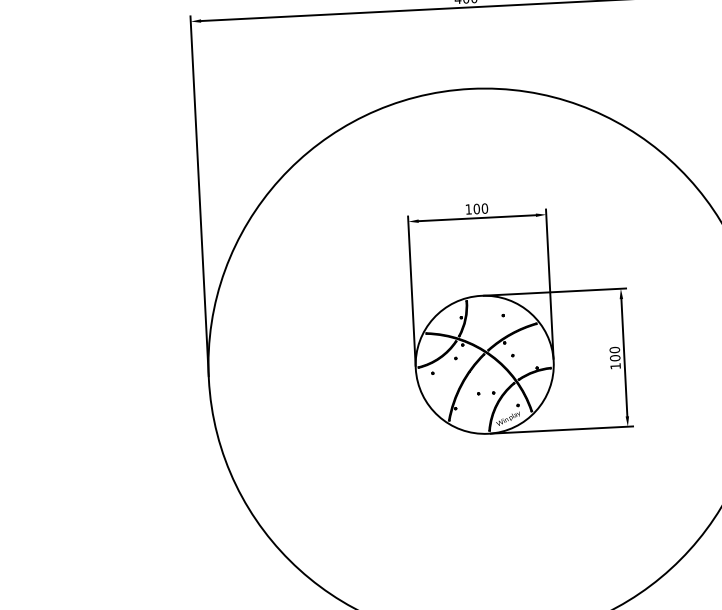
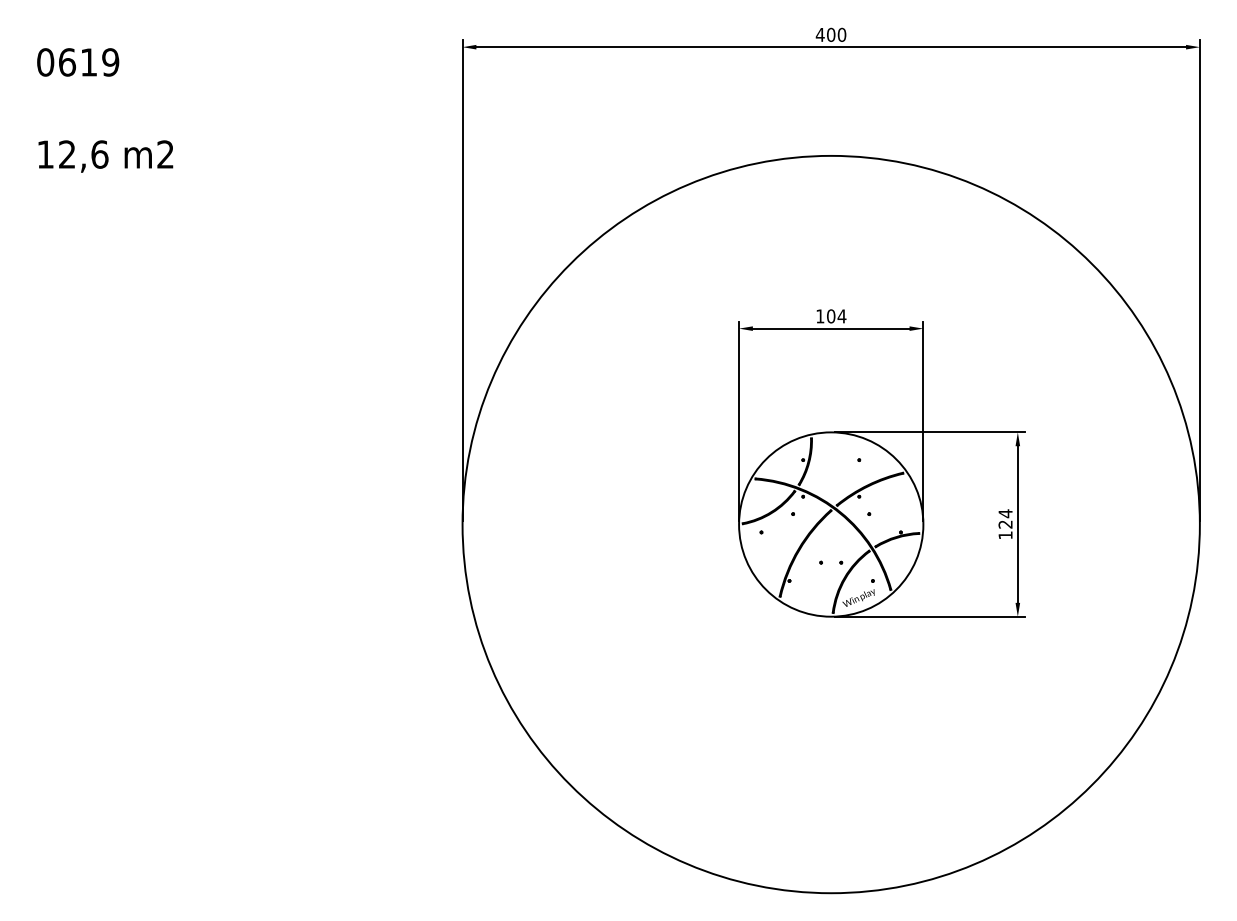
text: (484, 208) -> (841, 316), 100 -> 104
text: (614, 353) -> (1005, 518), 100 -> 124

